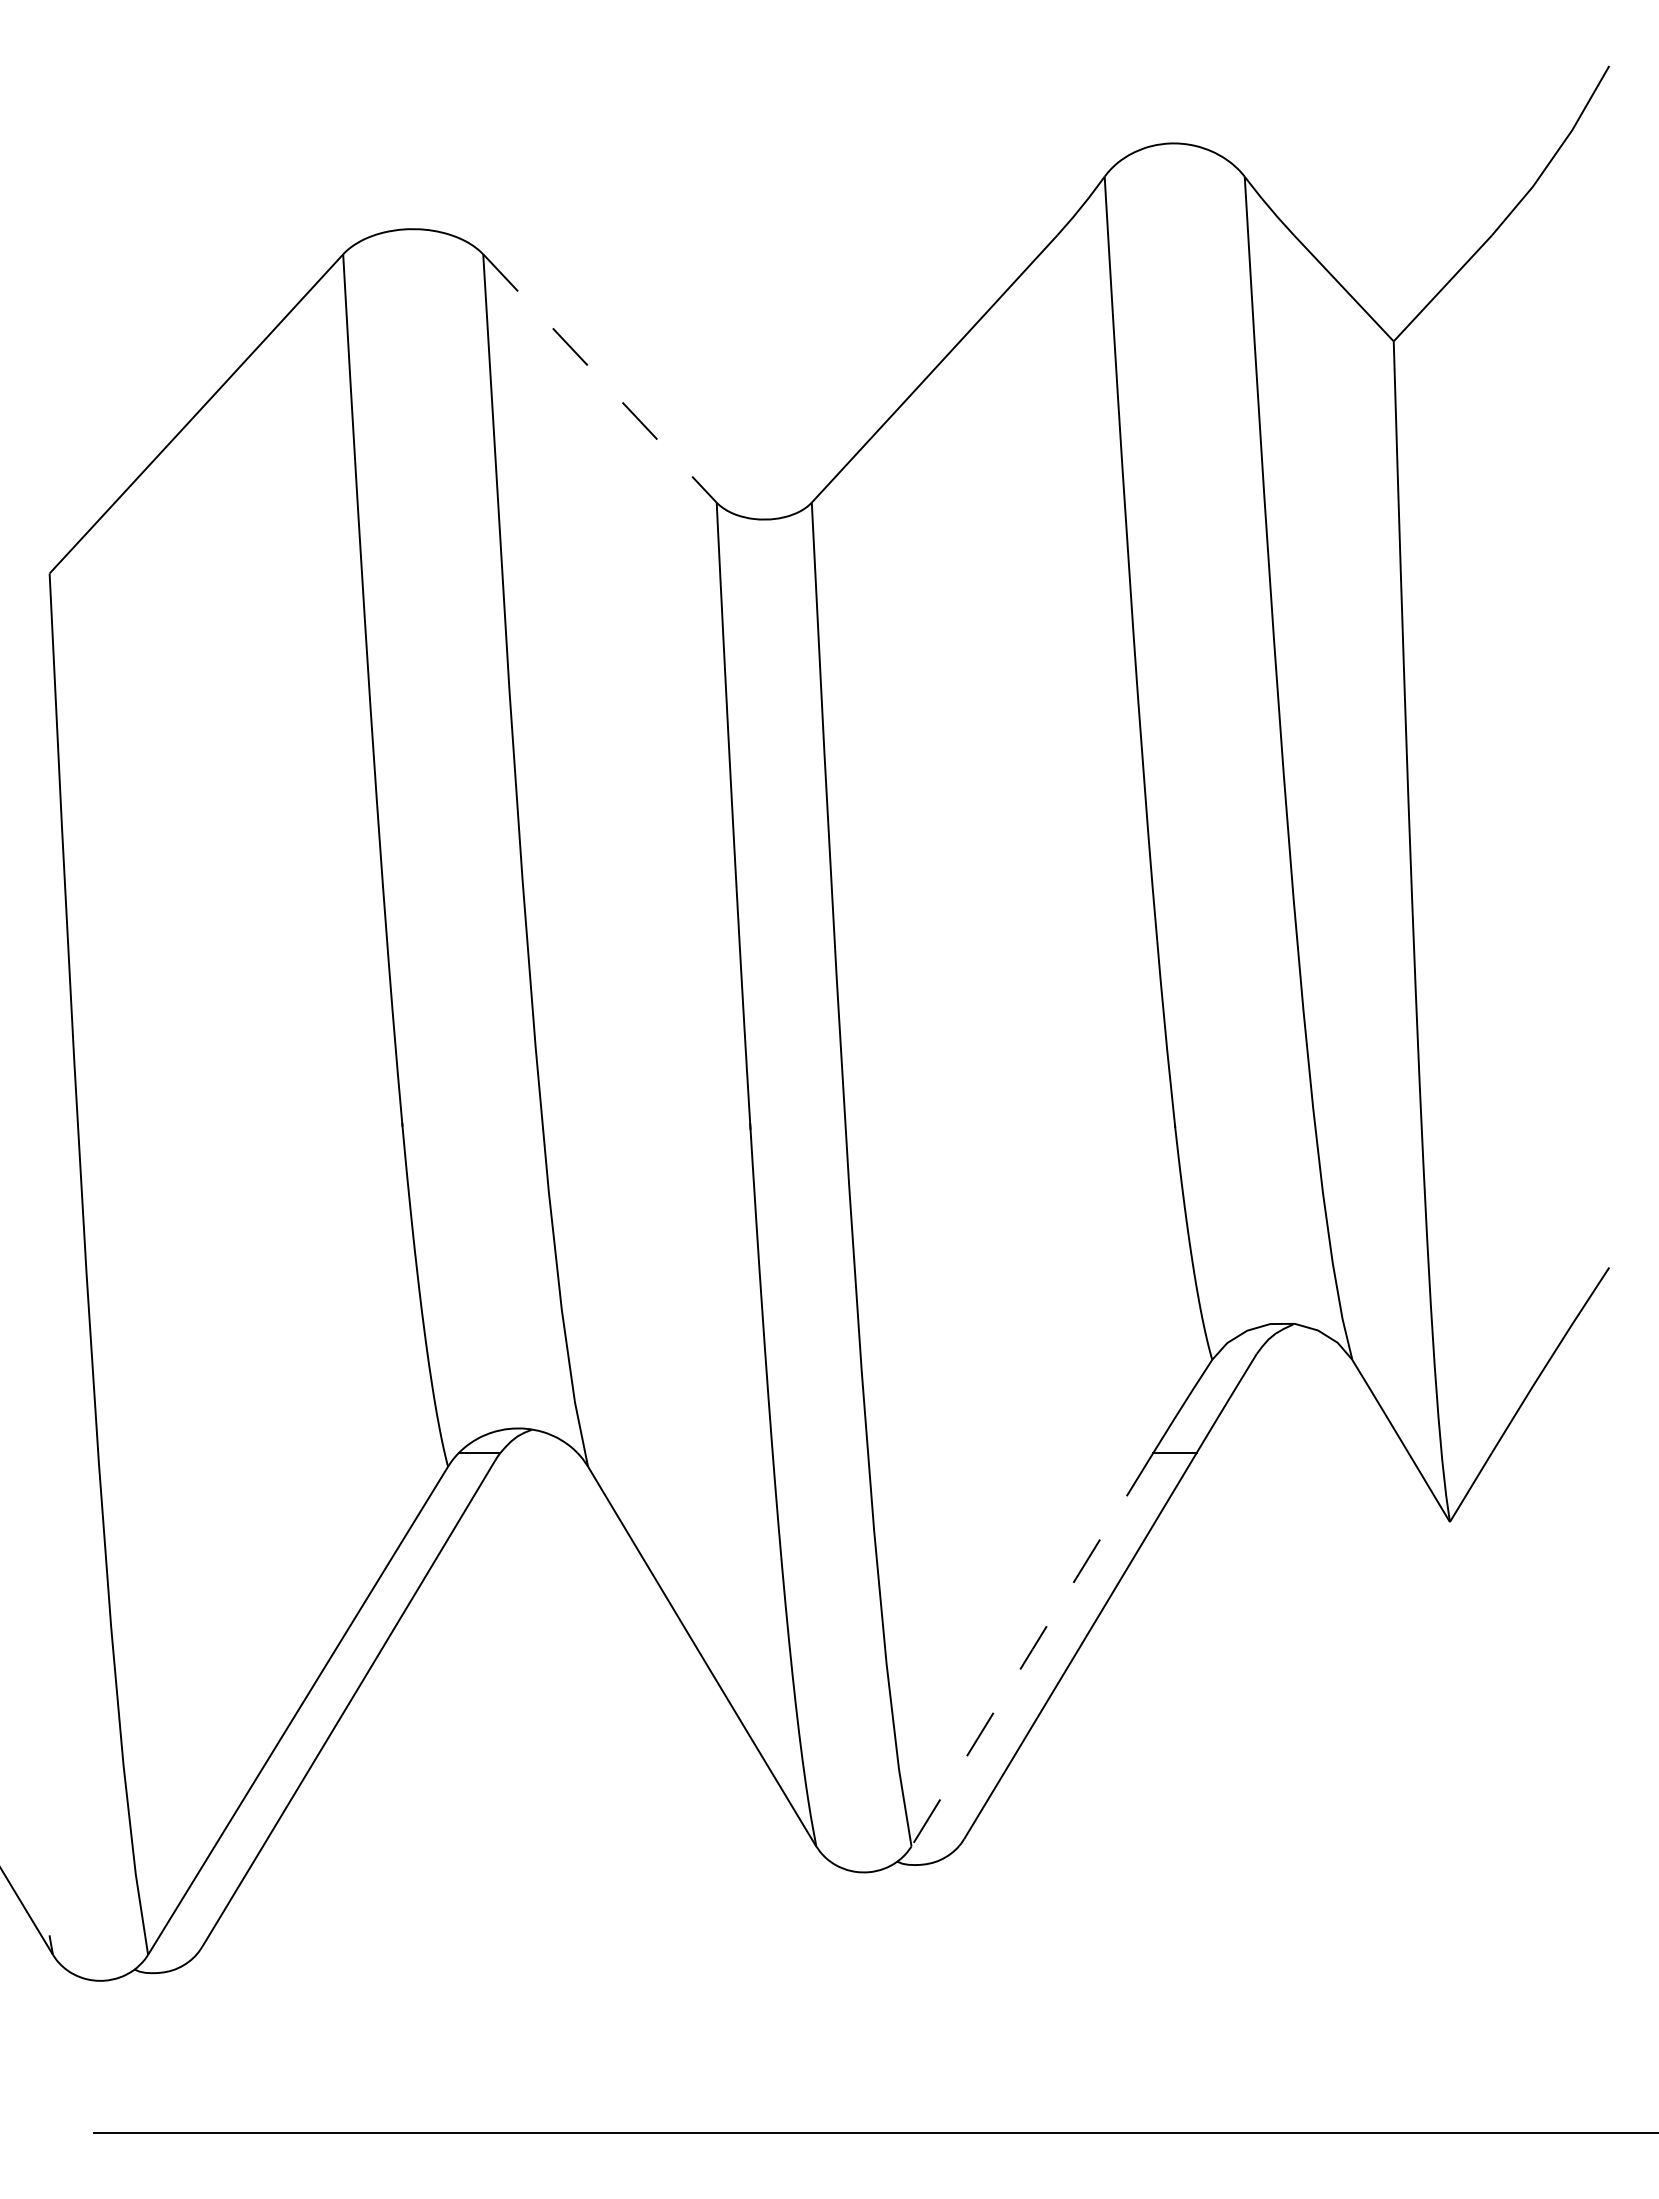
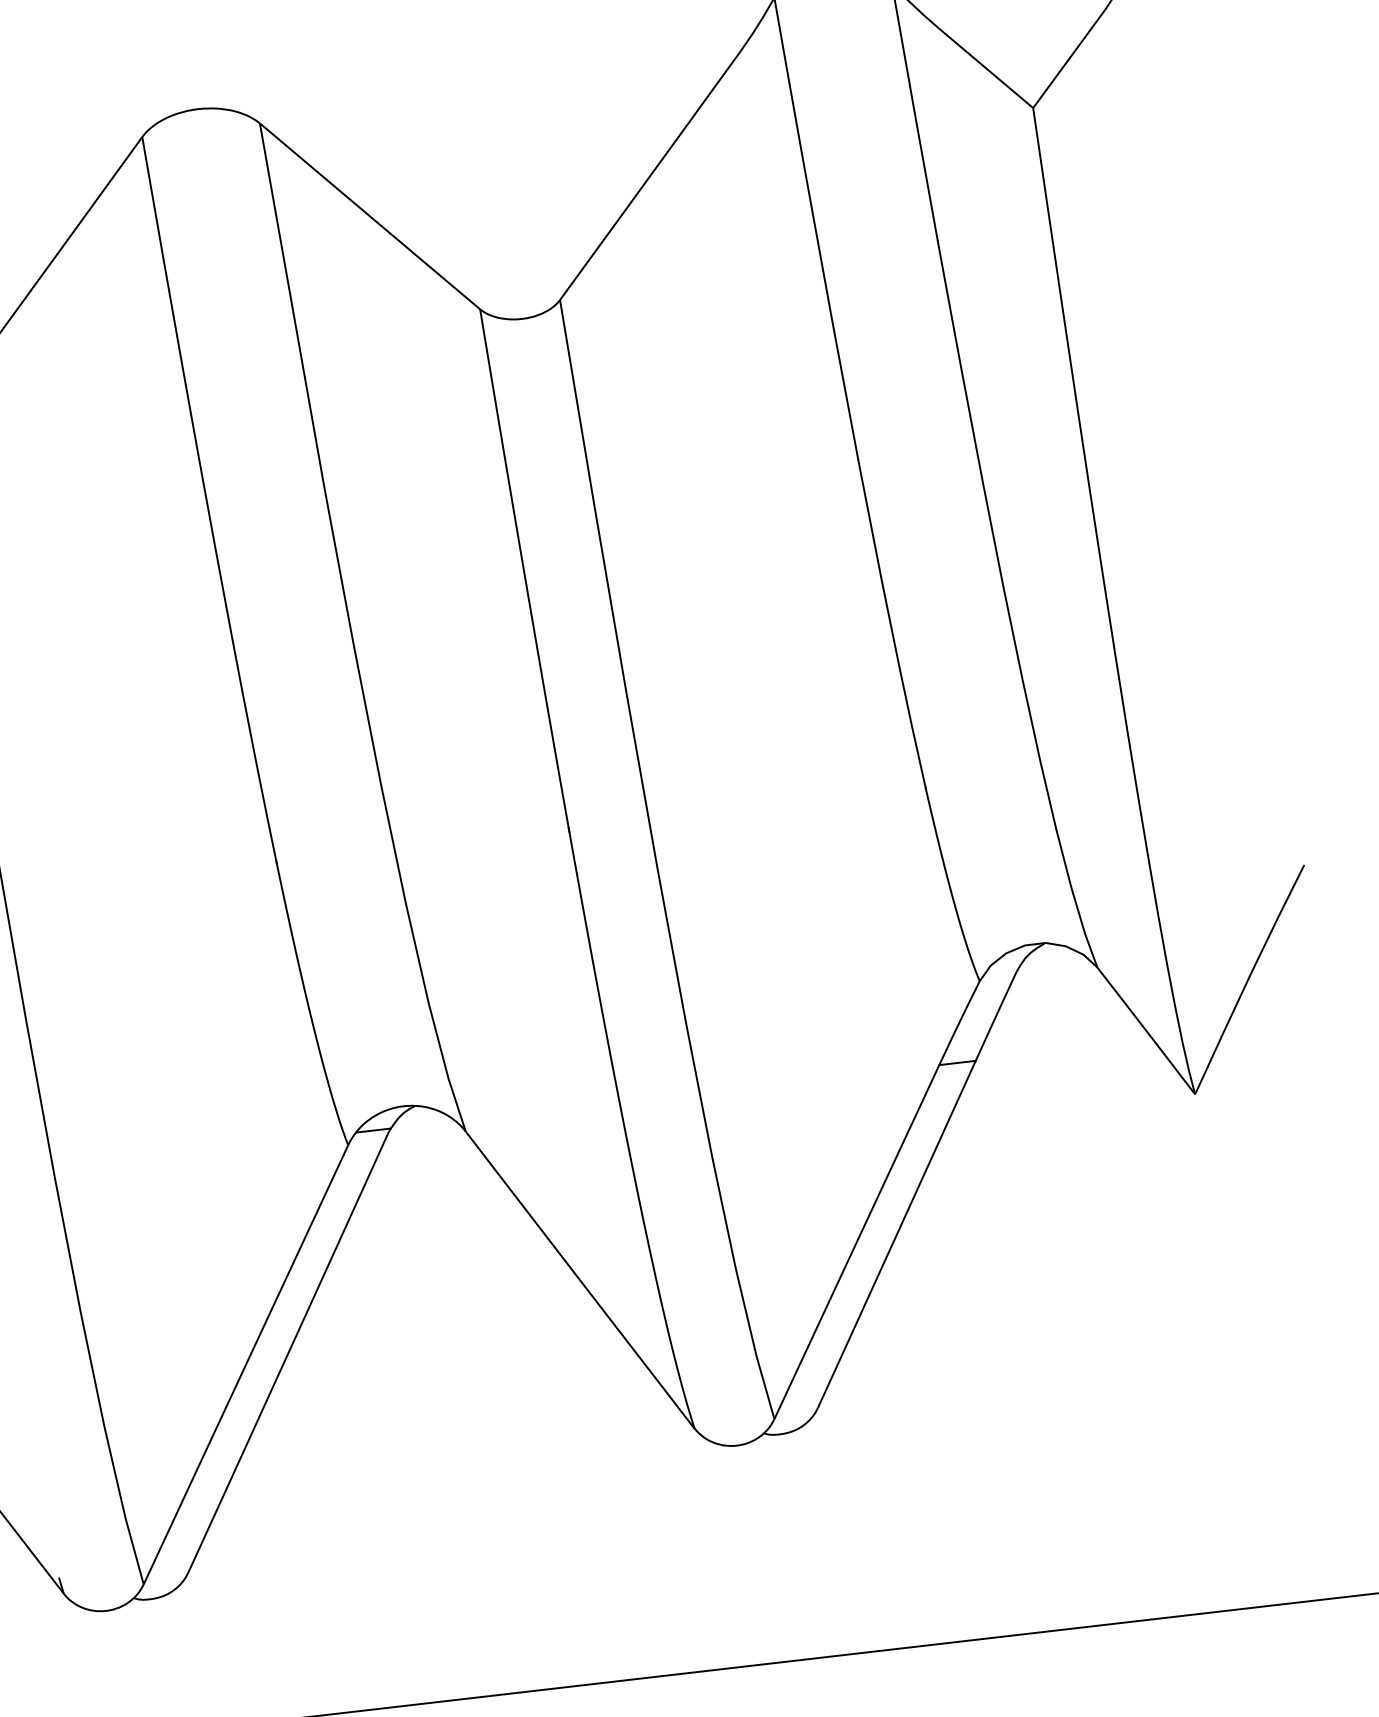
line: (600, 379) -> (370, 217), dashed -> solid
line: (1032, 1649) -> (856, 1241), dashed -> solid

